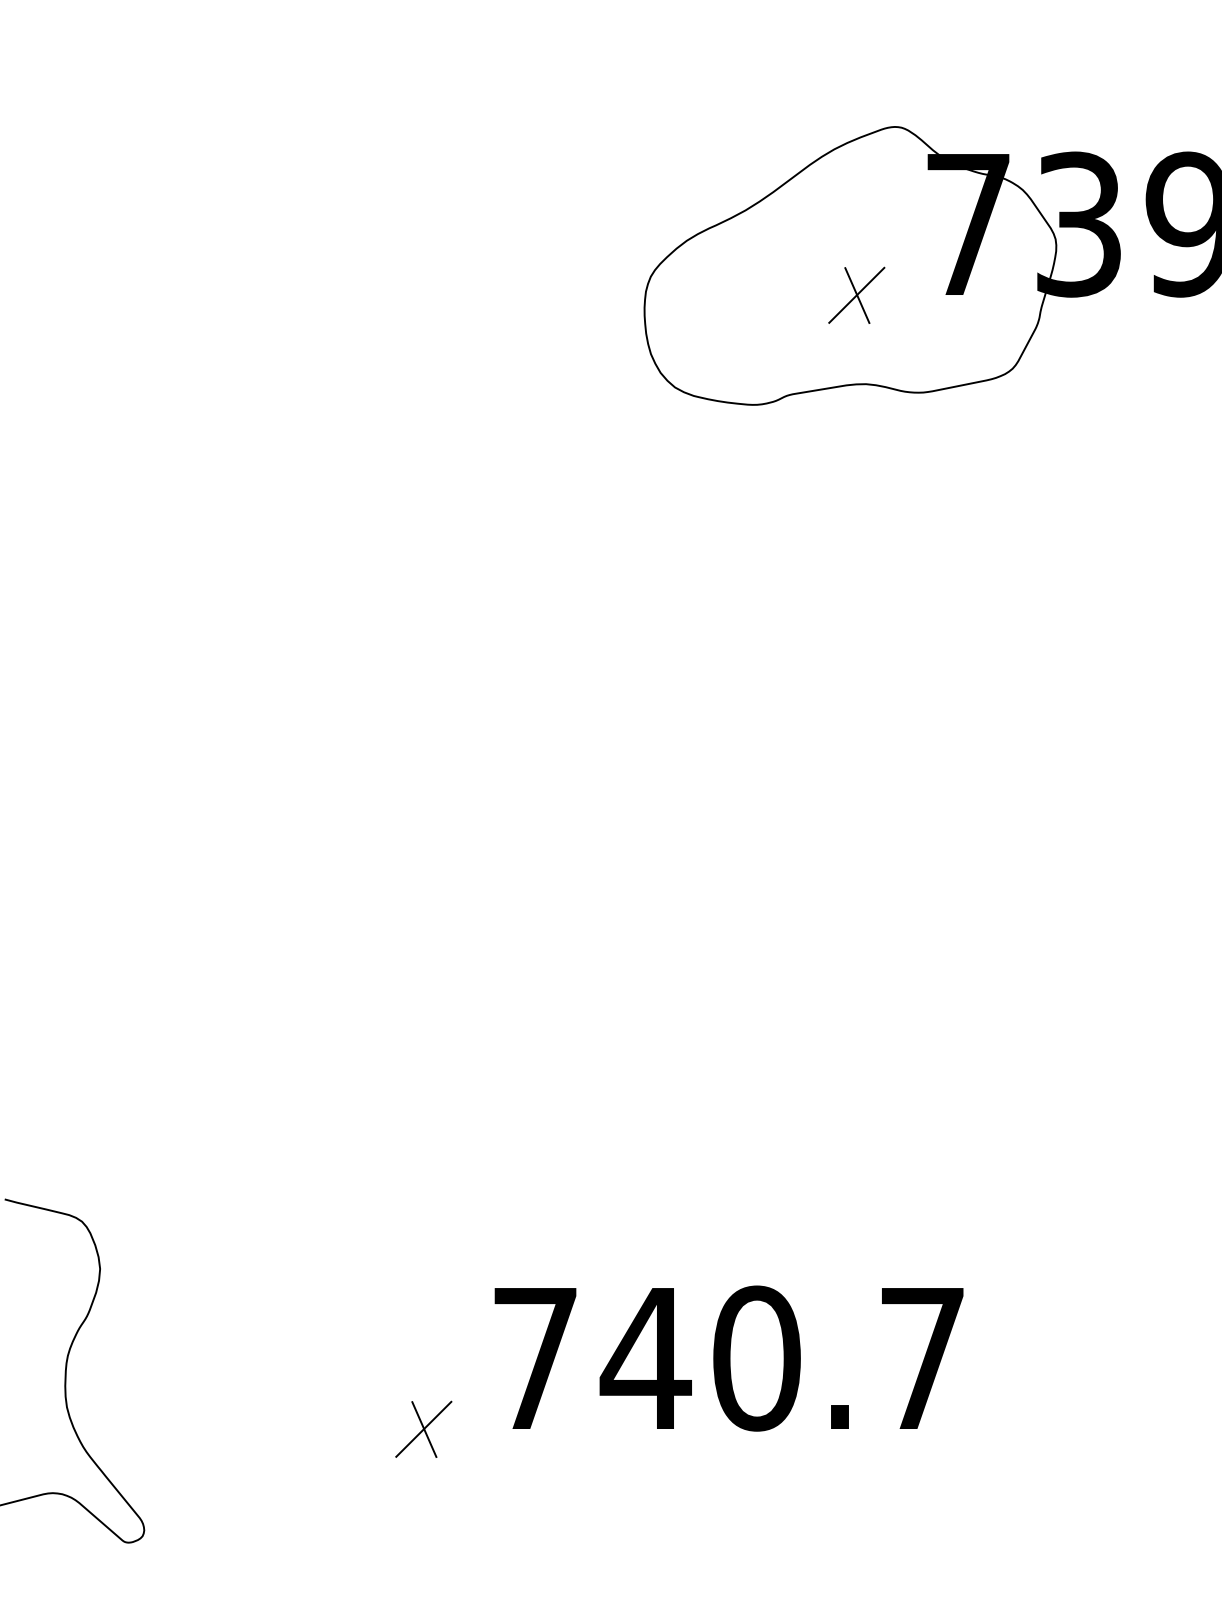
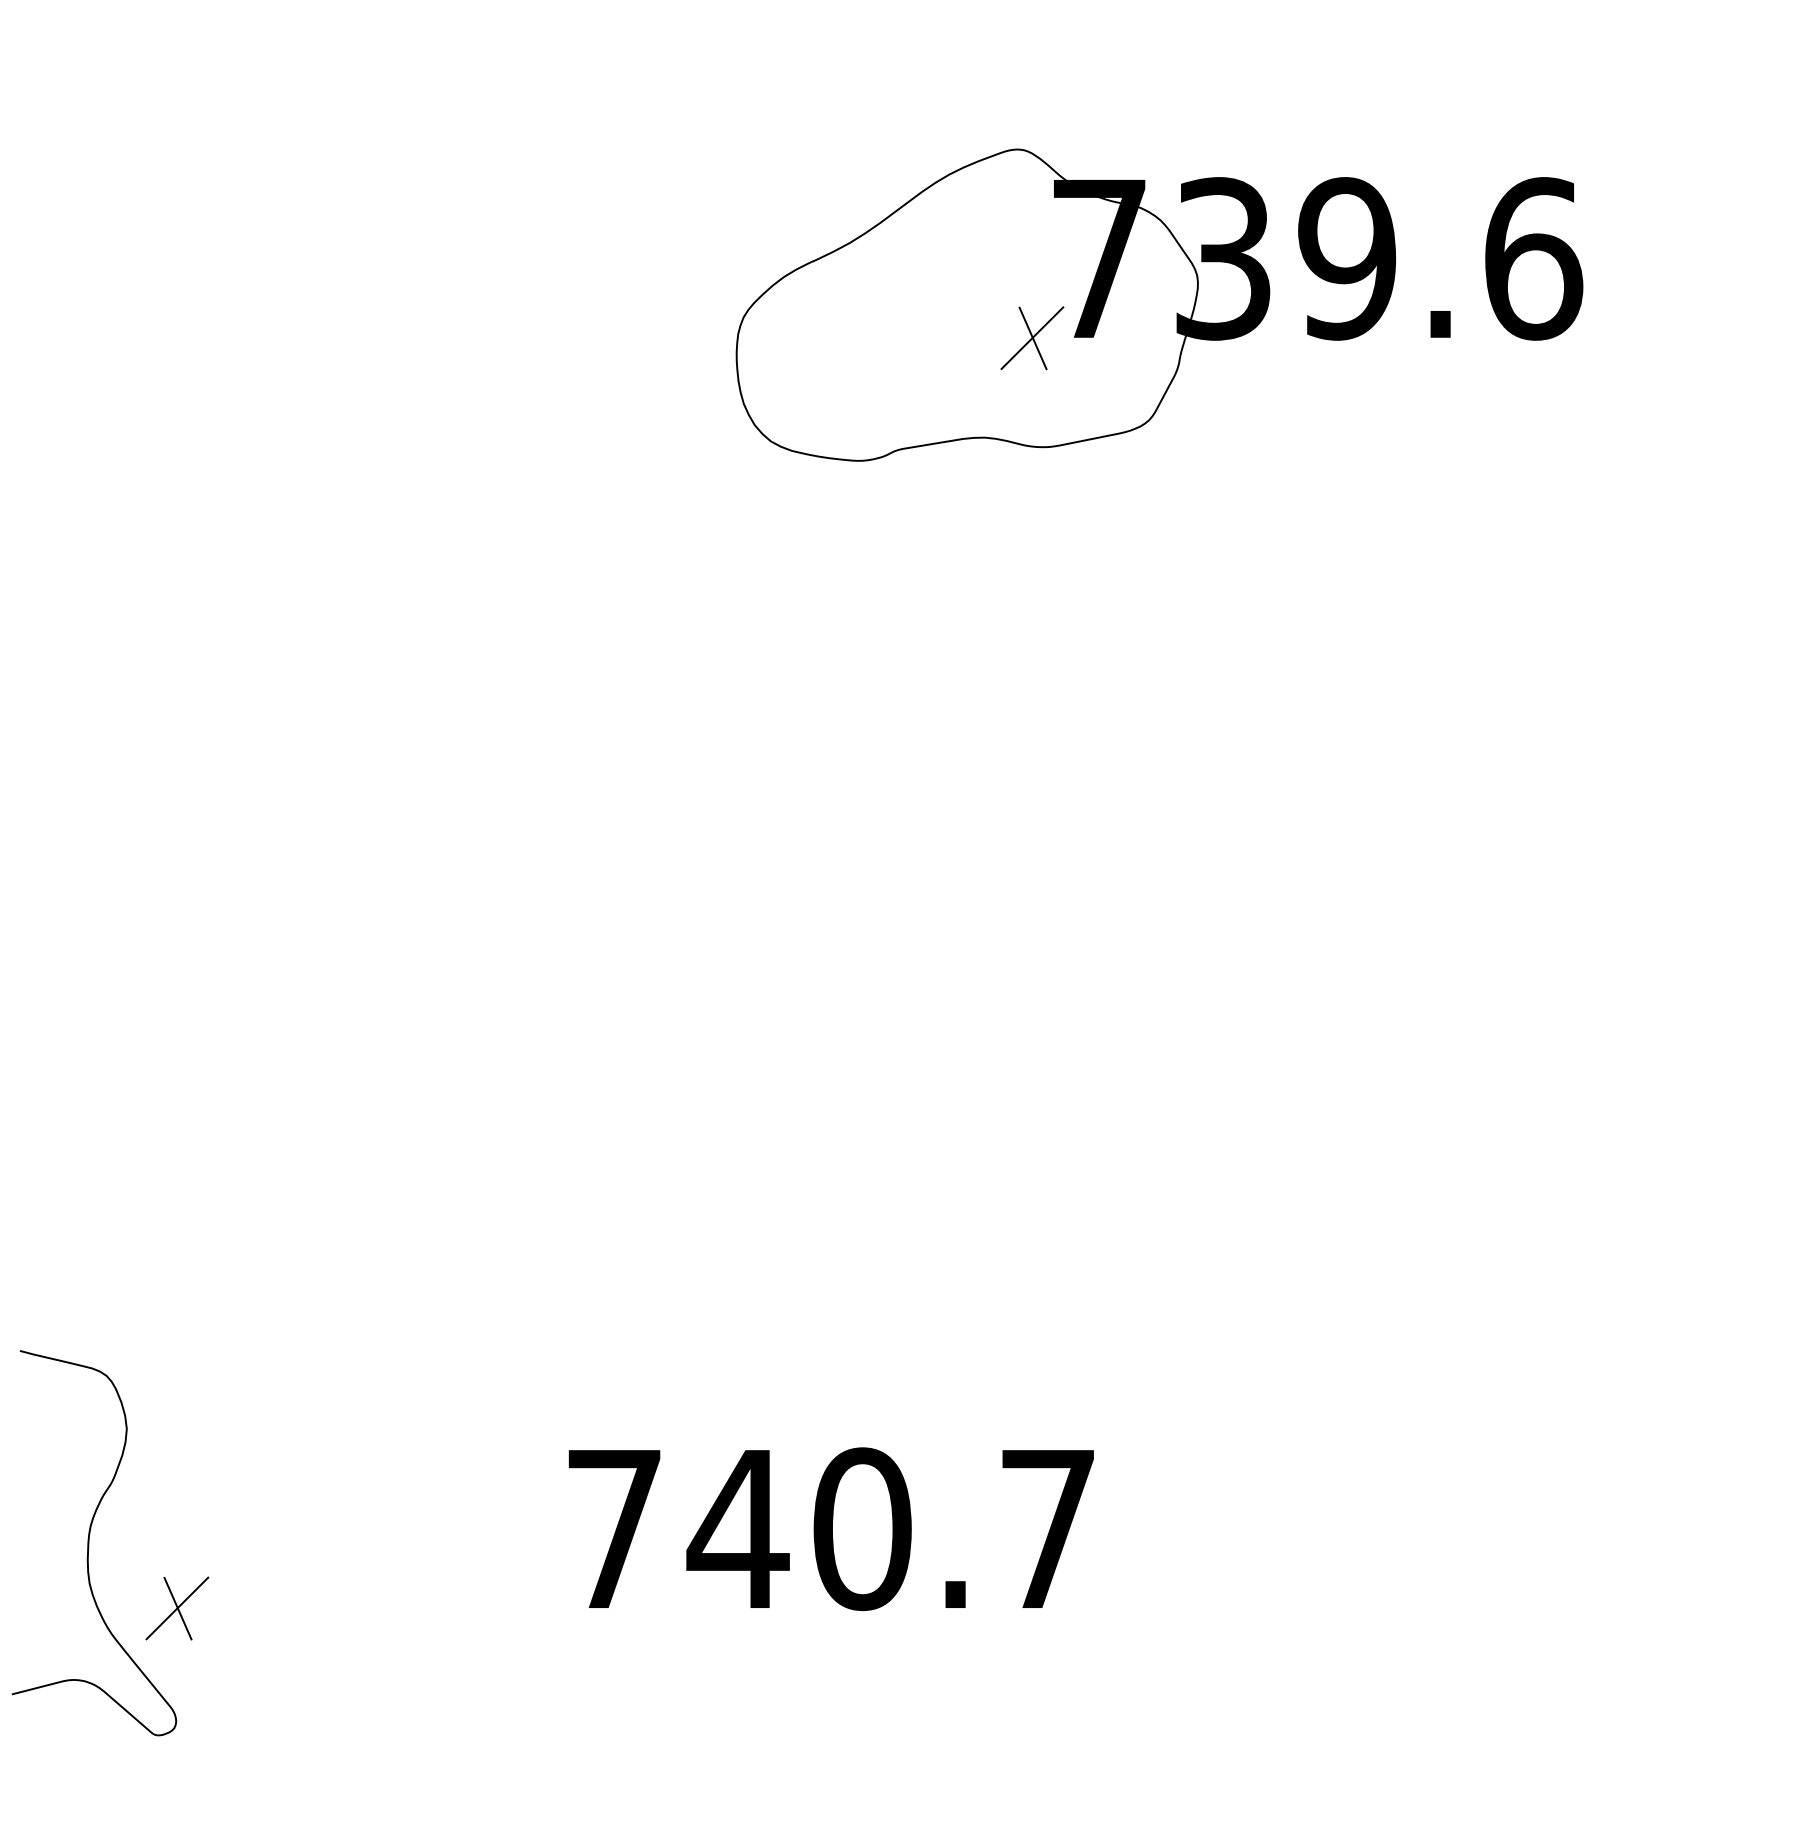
part: (856, 295) -> (1032, 338), moved
part: (423, 1429) -> (177, 1608), moved

